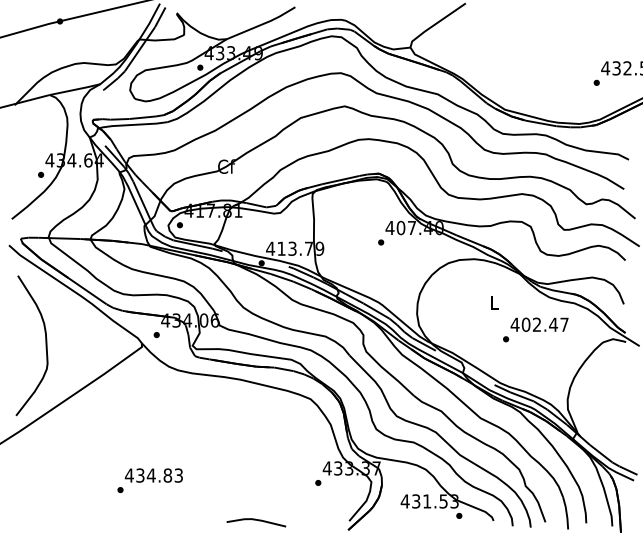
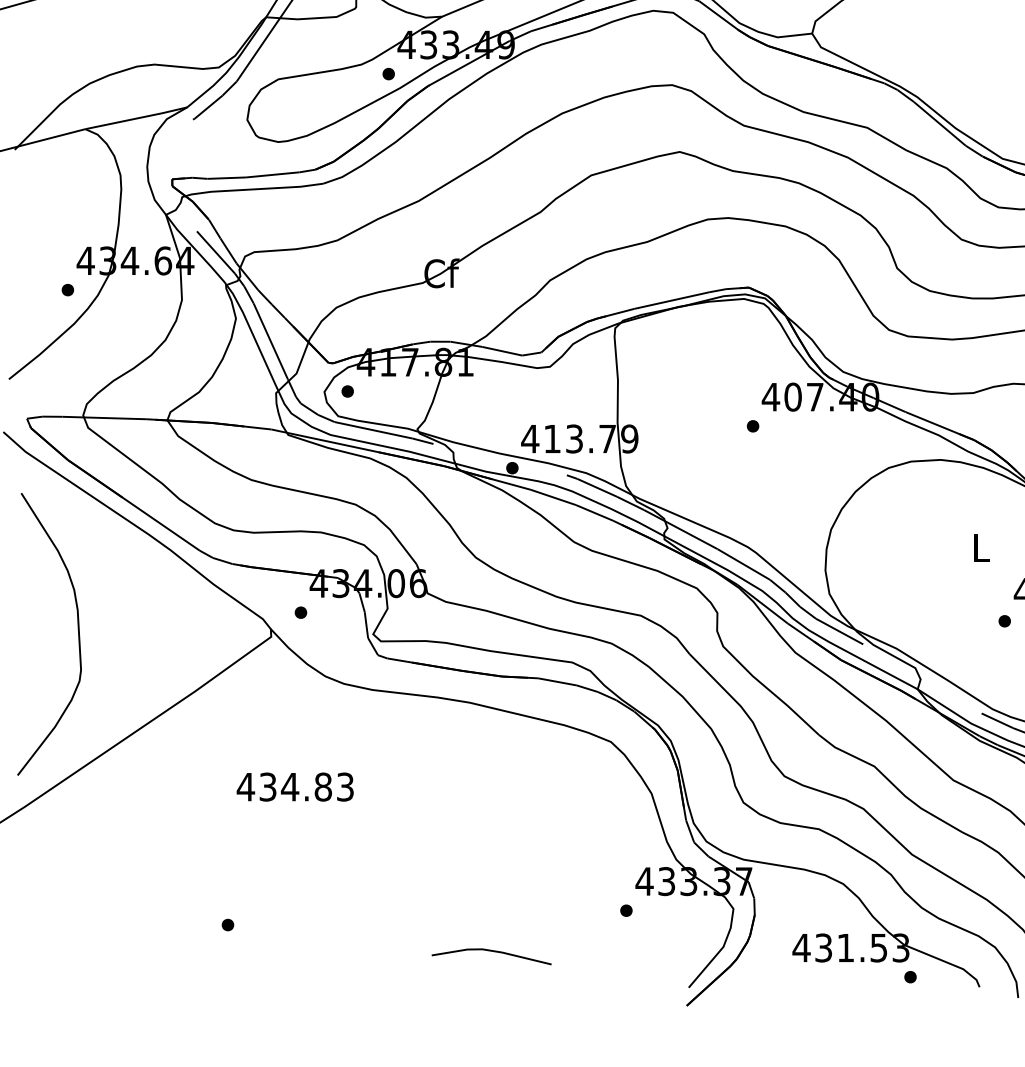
text: (153, 475) -> (294, 786), moved
line: (256, 520) -> (491, 952), moved

